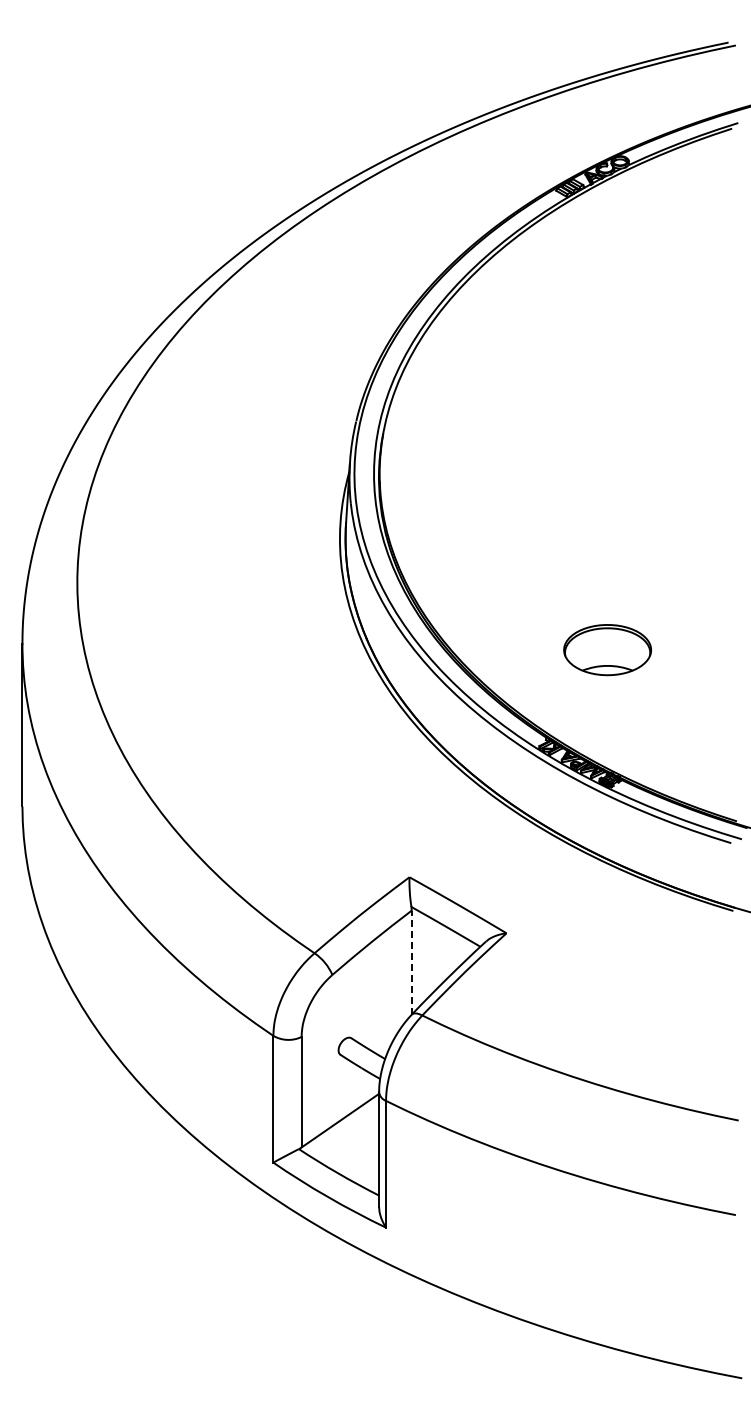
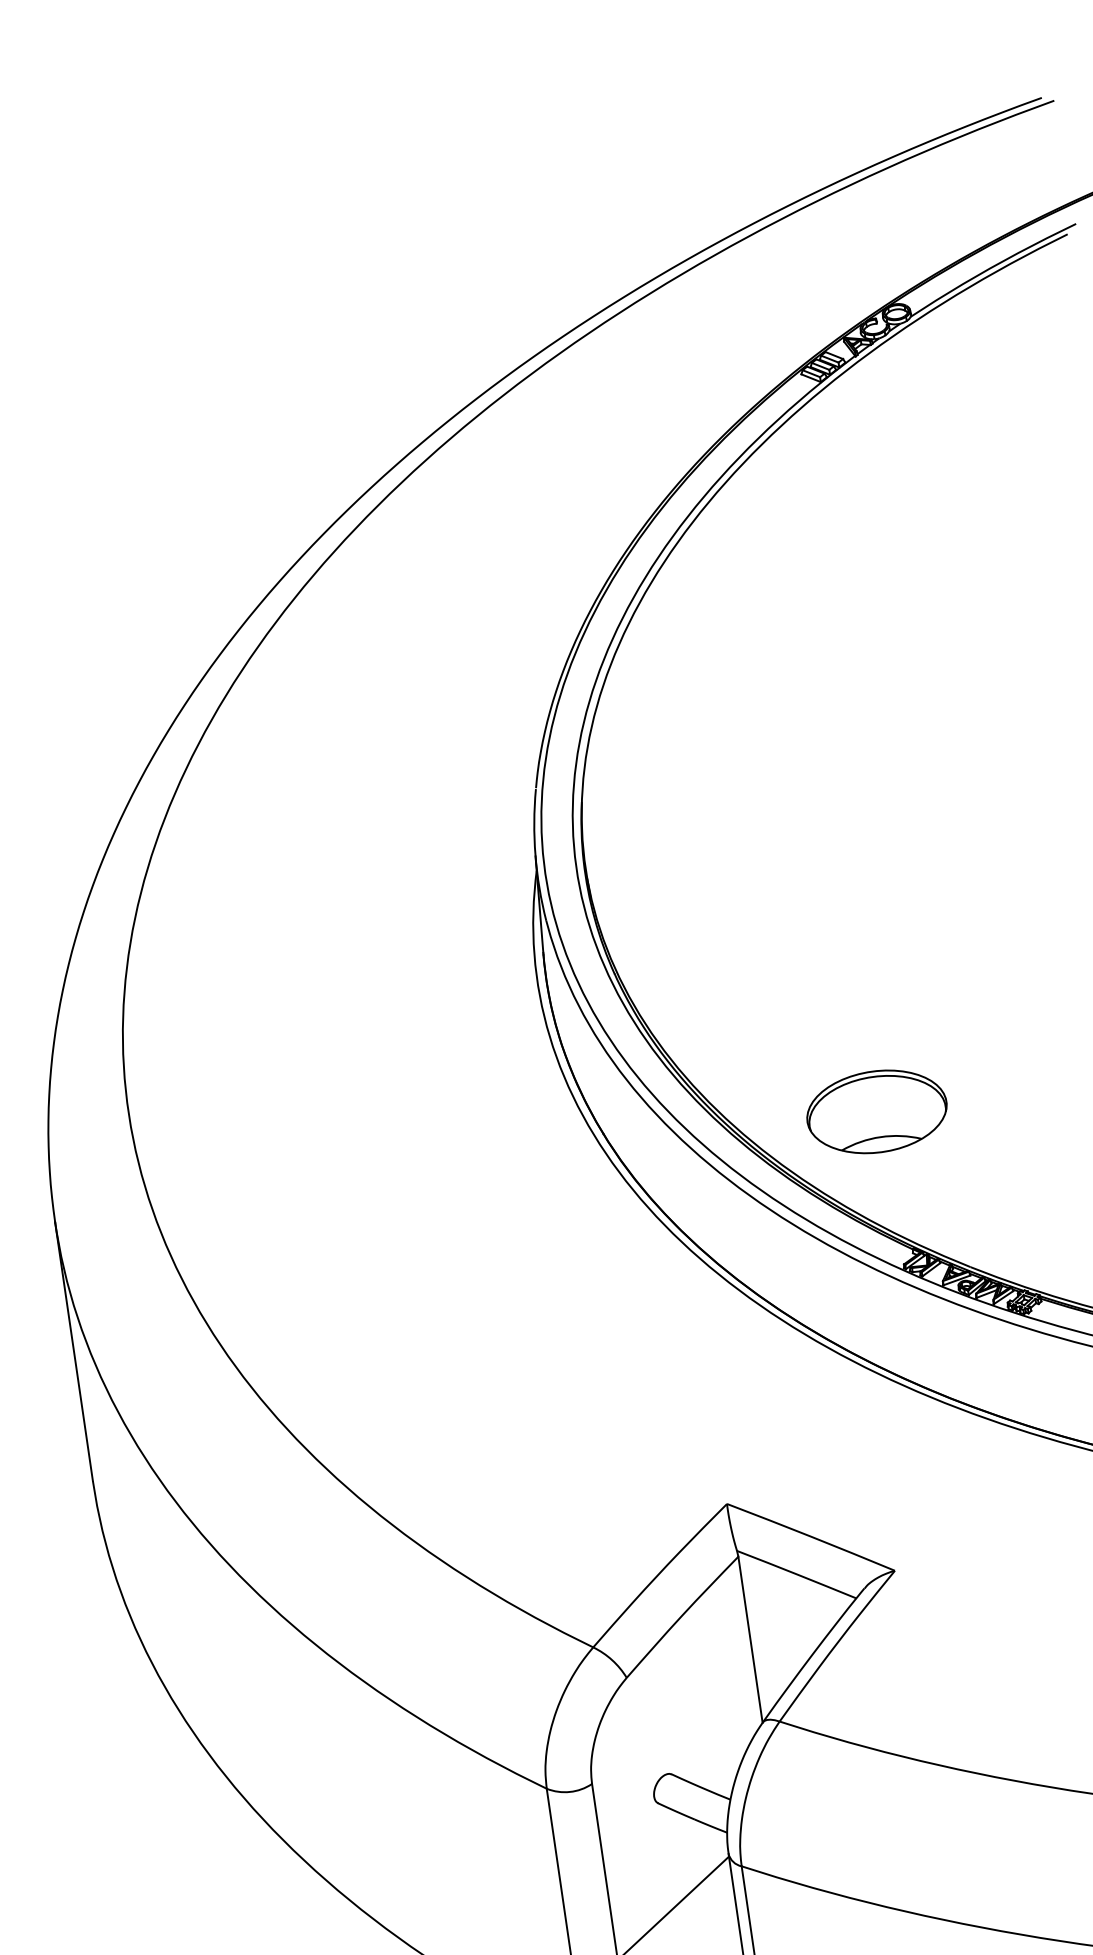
part: (607, 650) -> (876, 1112), moved
line: (411, 962) -> (750, 1639), dashed -> solid

